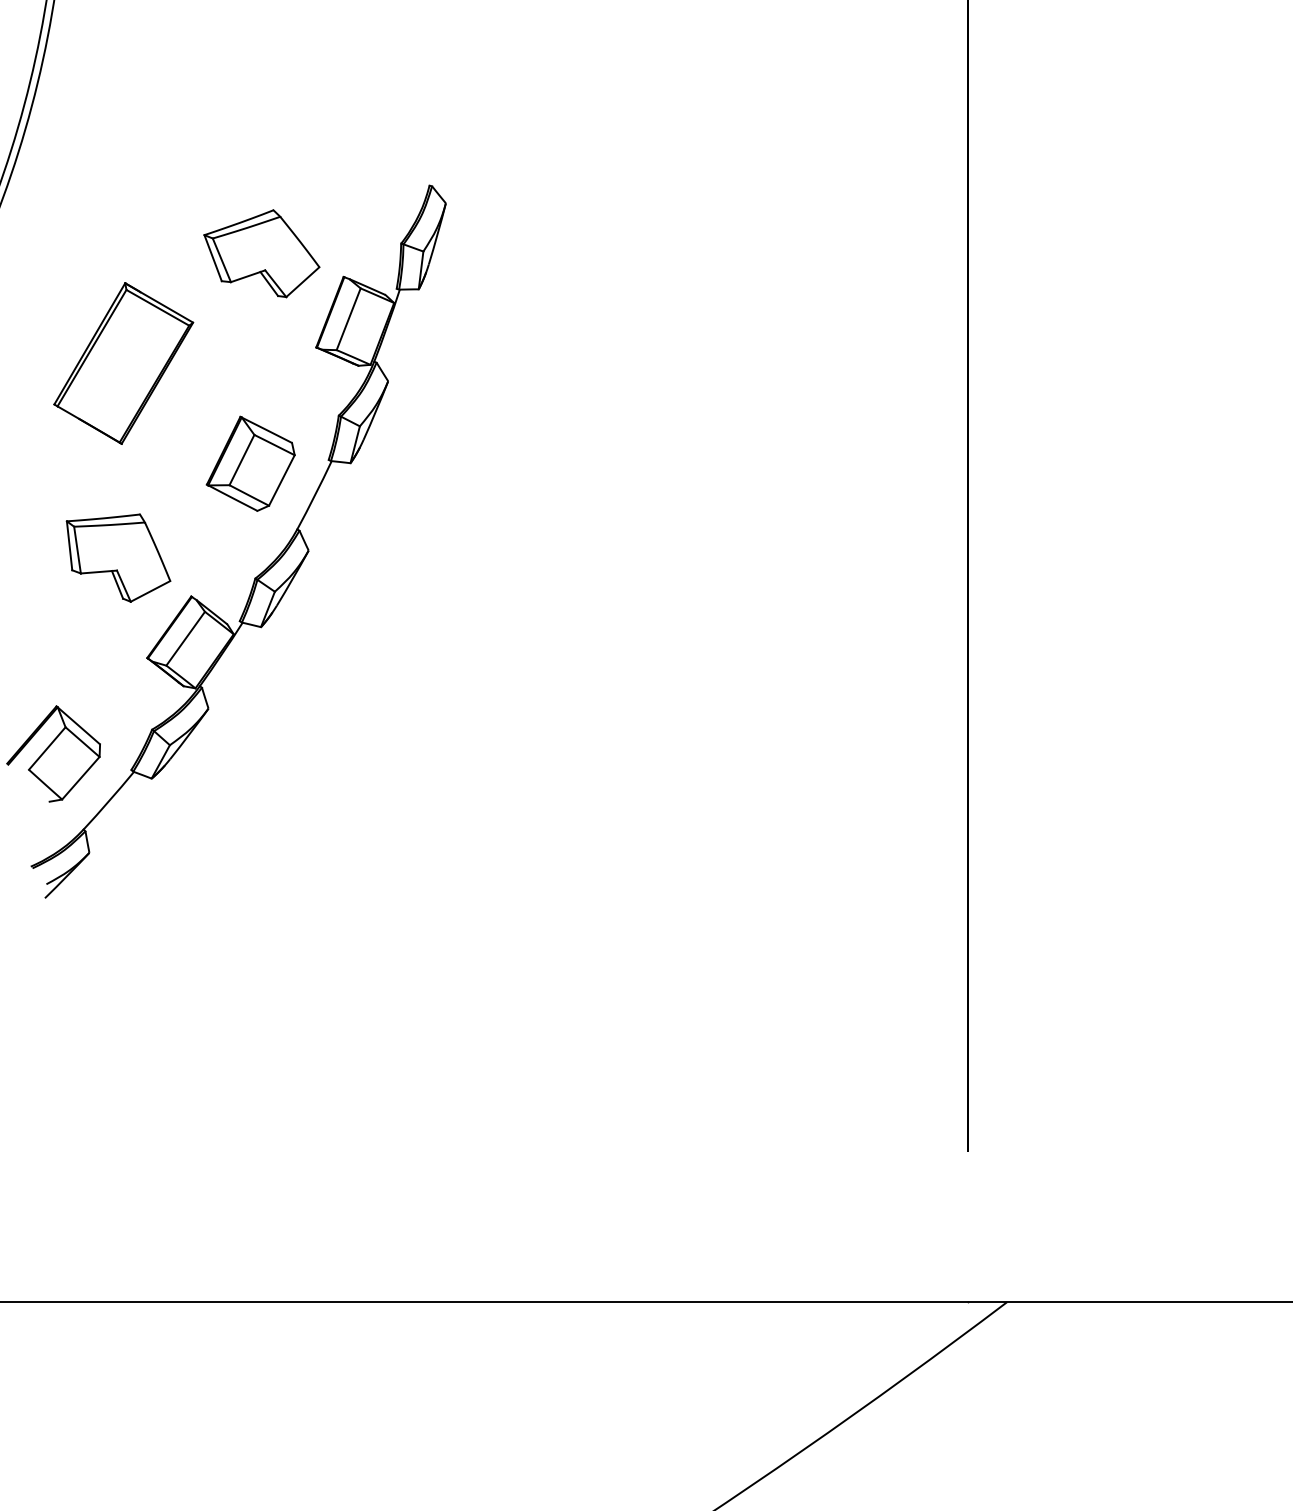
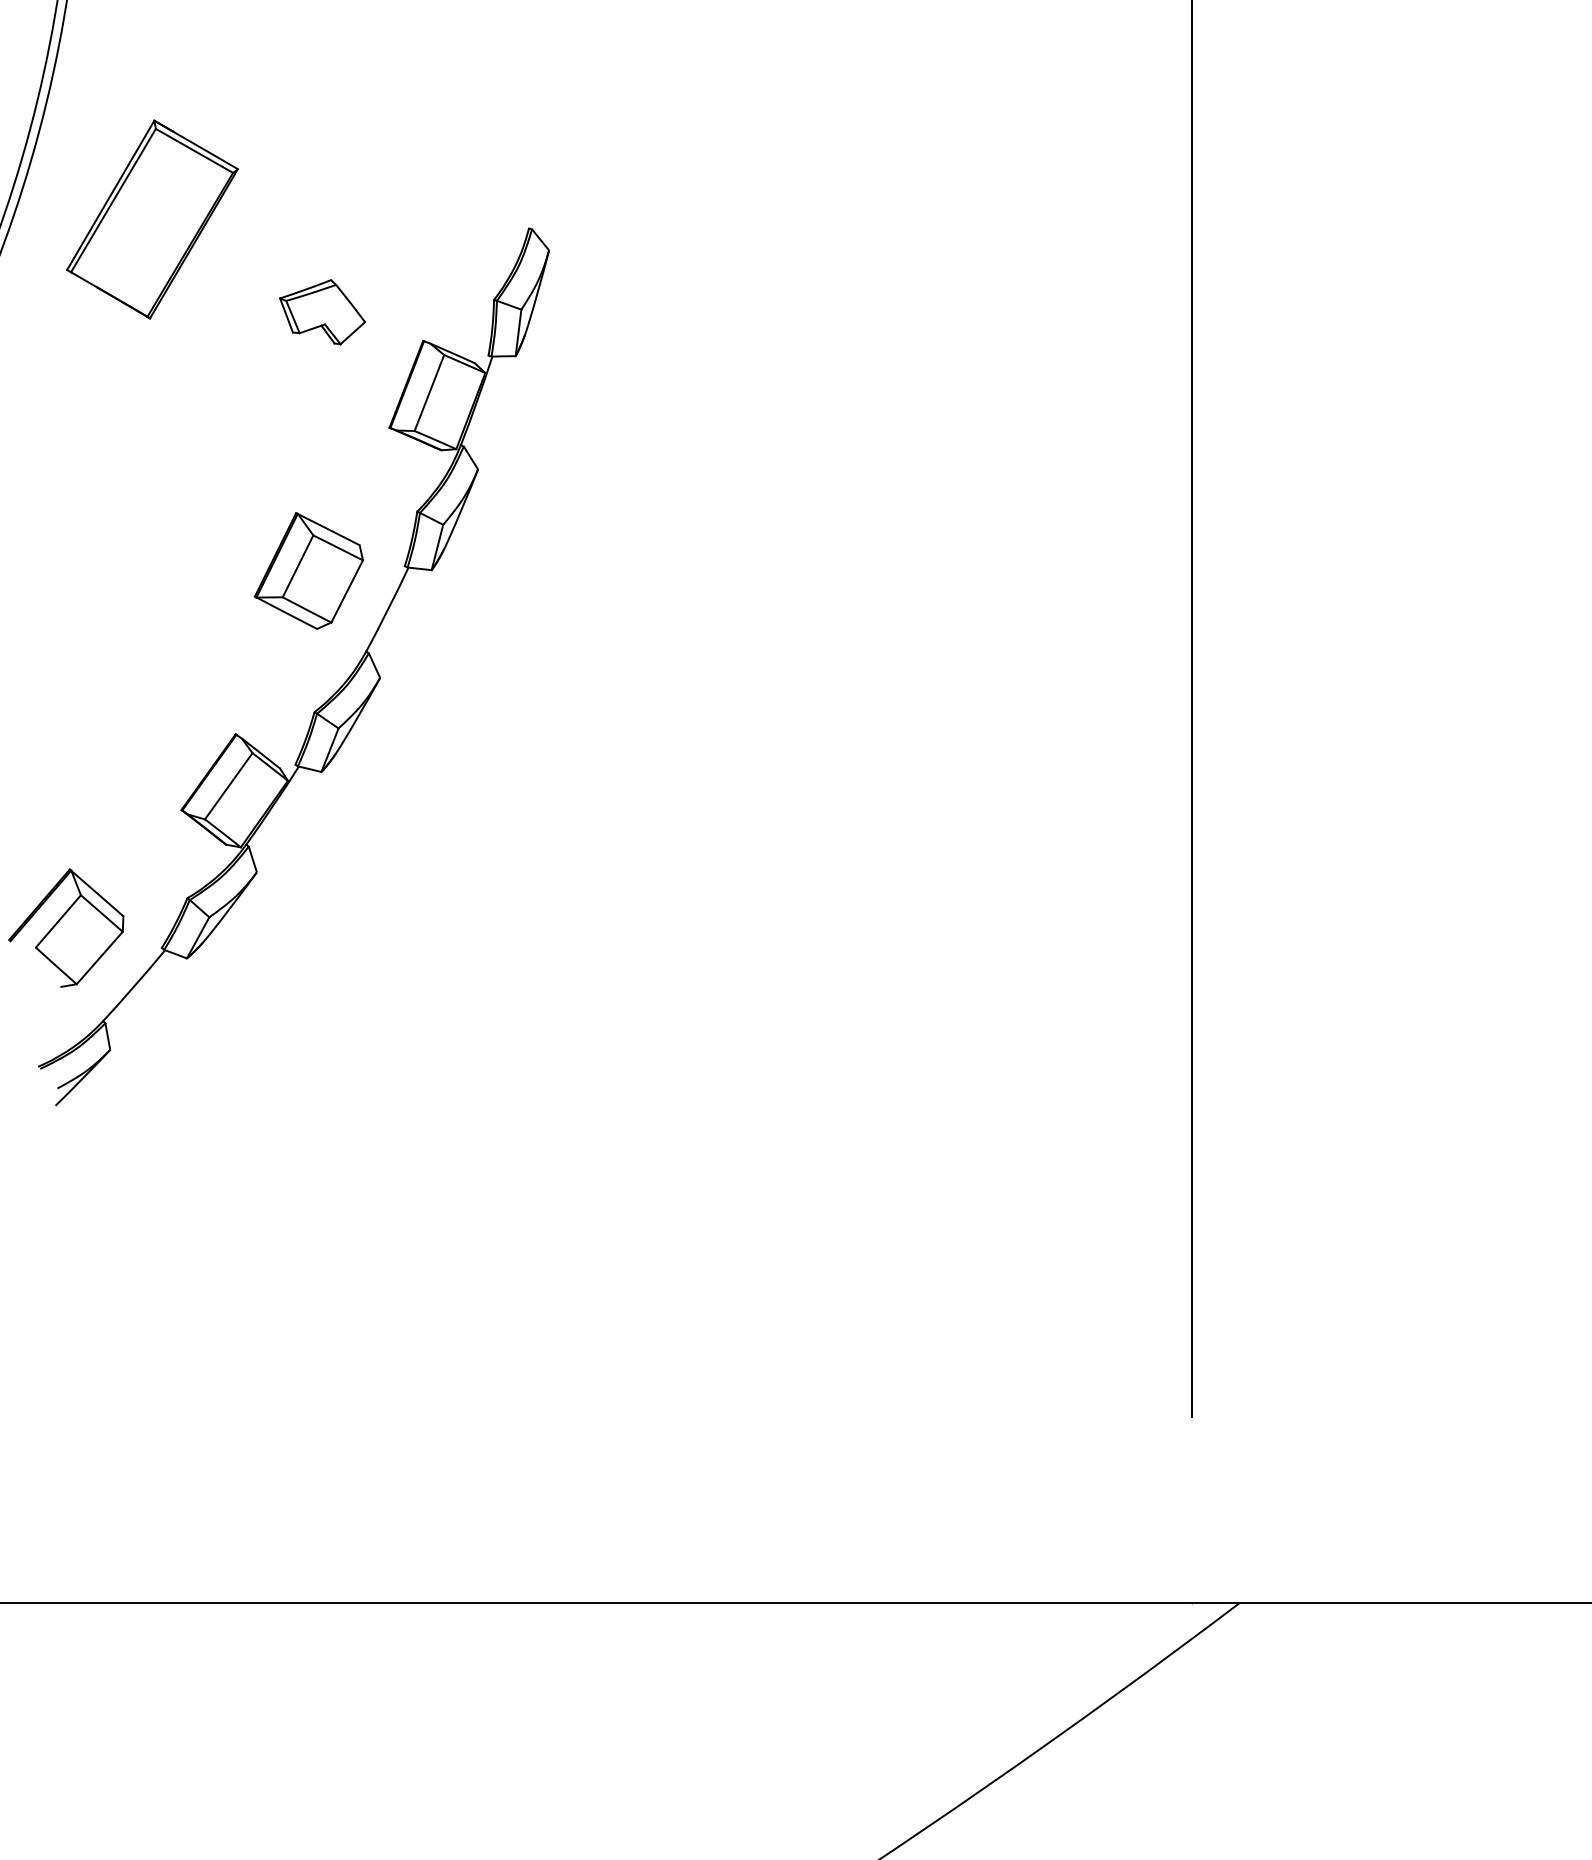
part: (261, 253) -> (322, 311), size x0.6
part: (123, 363) -> (152, 219), moved
part: (118, 557) -> (145, 686), removed

